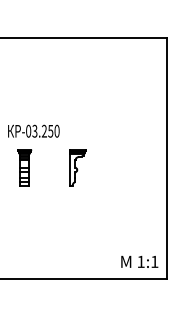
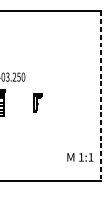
line: (167, 158) -> (101, 96), solid -> dashed
part: (77, 167) -> (37, 102), size x0.7
text: (139, 261) -> (80, 157), moved

